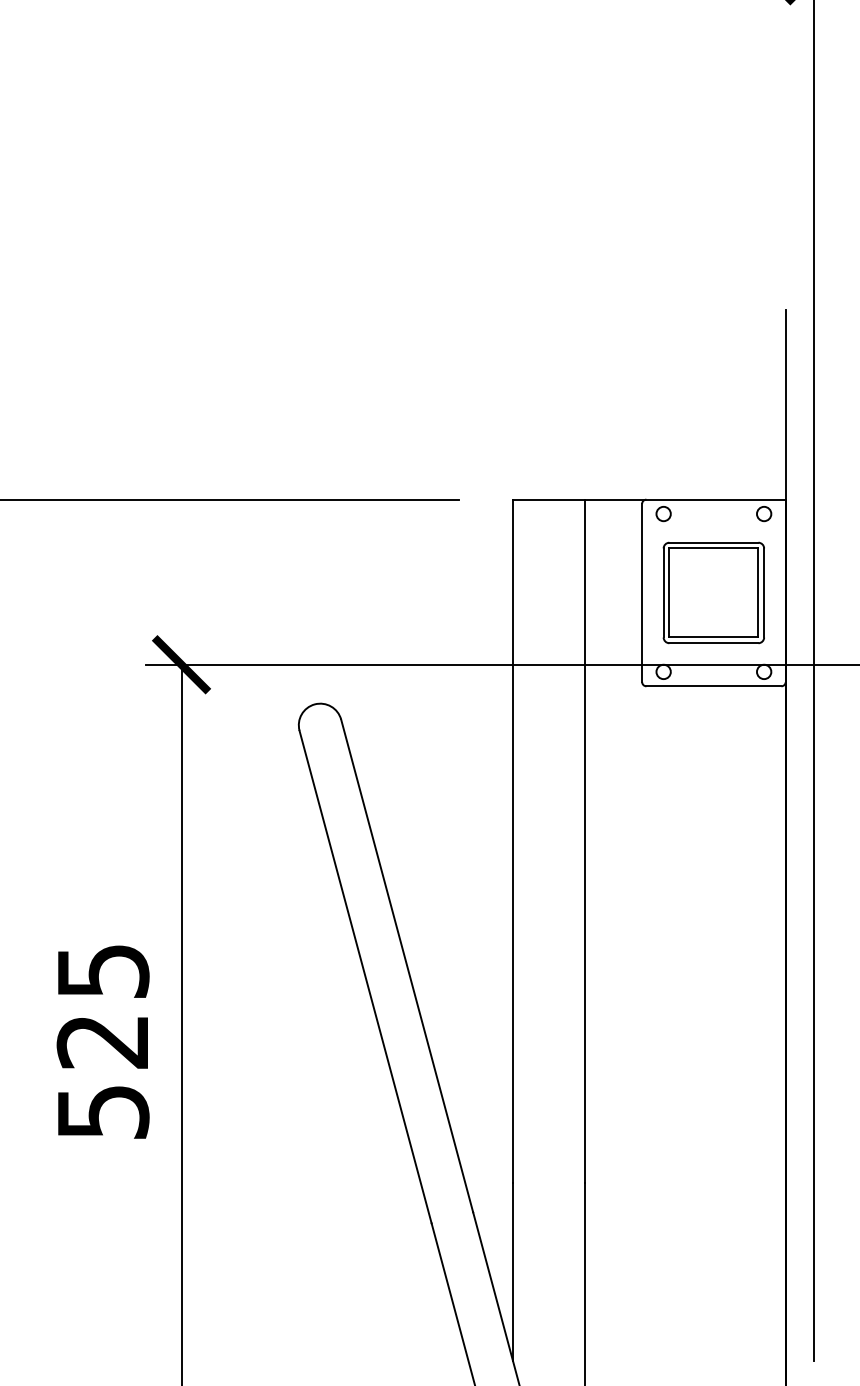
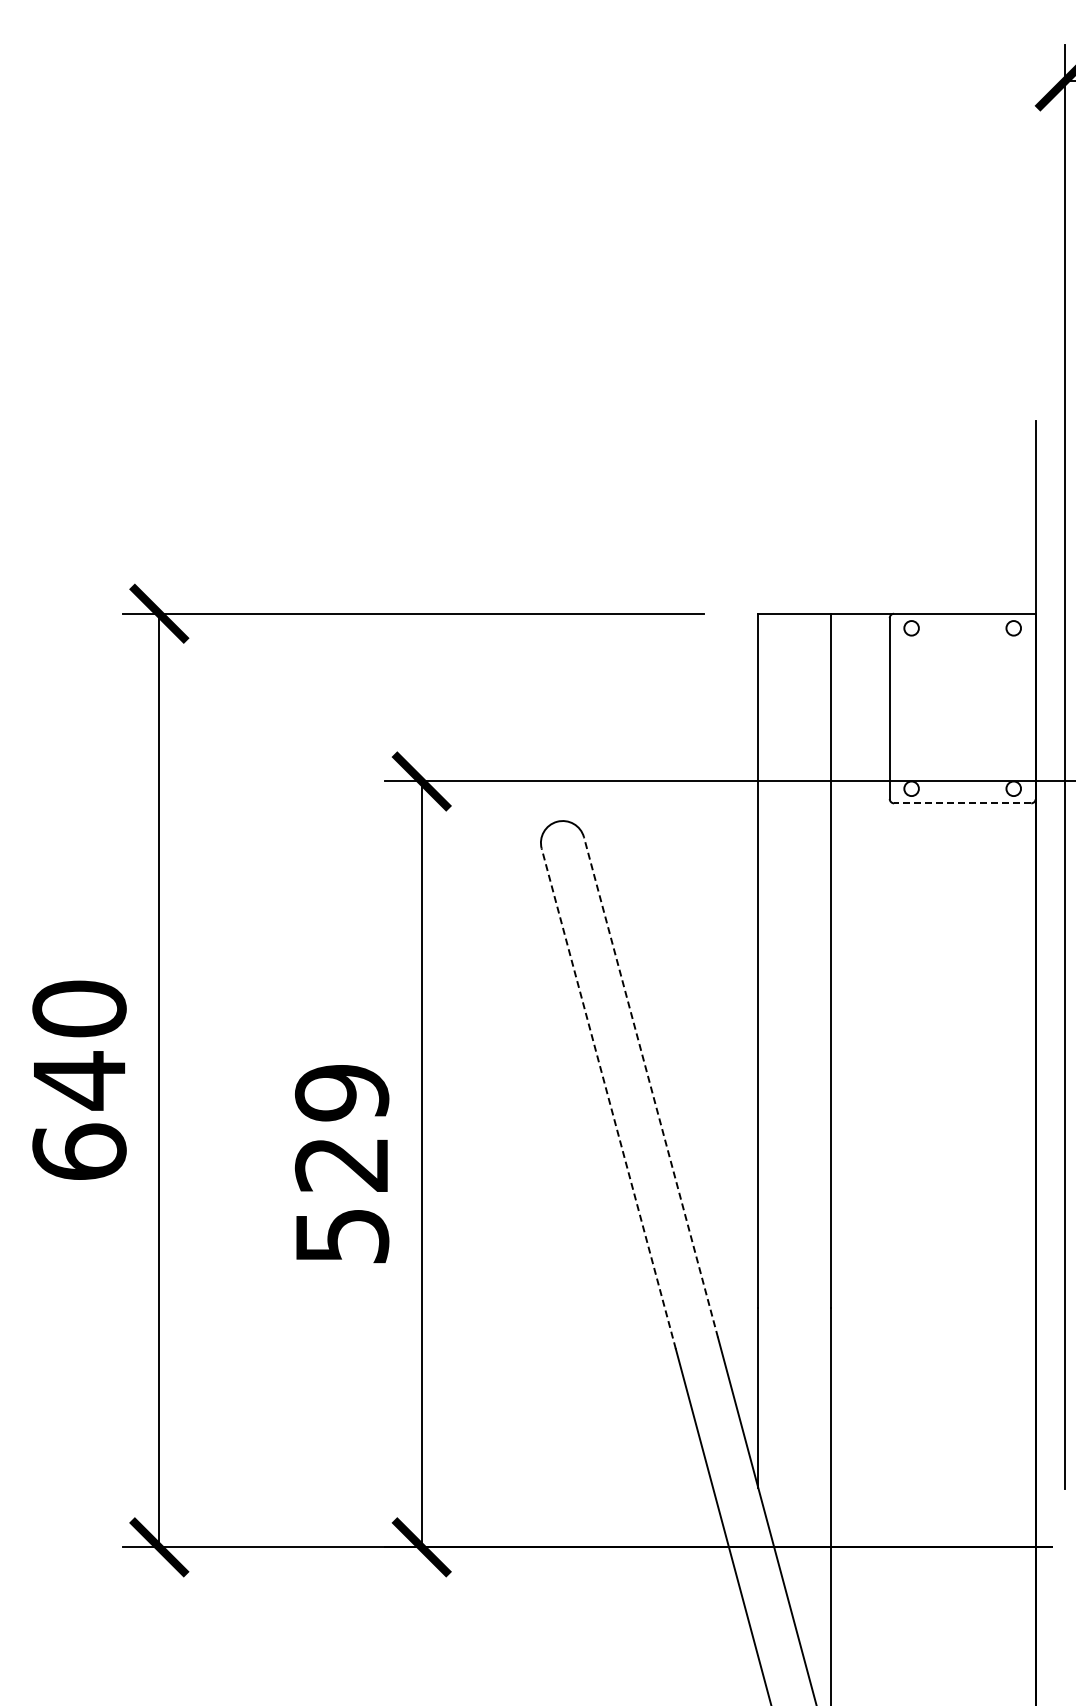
part: (713, 592) -> (962, 708), removed
line: (713, 686) -> (962, 803), solid -> dashed
line: (406, 965) -> (650, 1087), solid -> dashed
text: (102, 971) -> (341, 1093), 525 -> 529
line: (365, 976) -> (608, 1098), solid -> dashed

